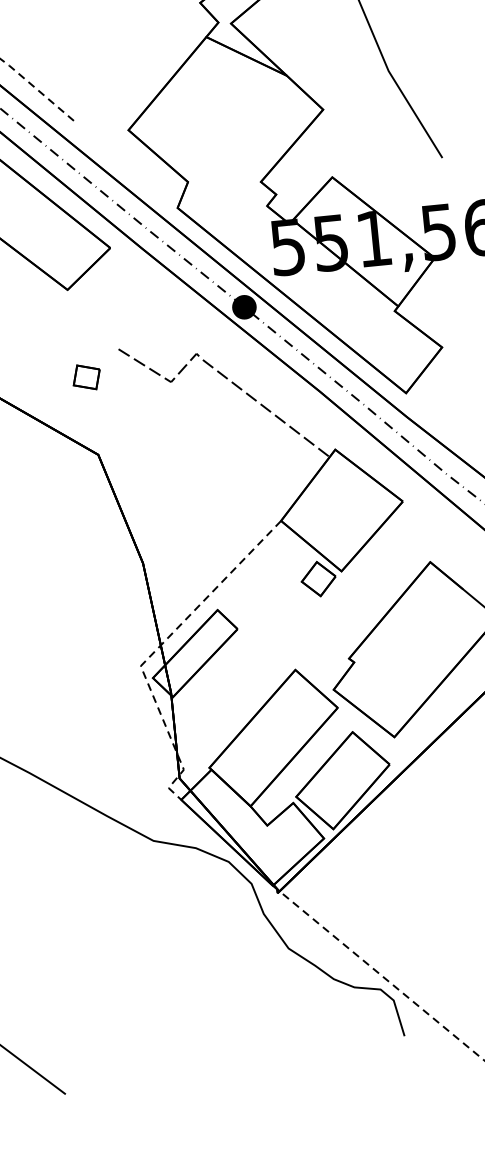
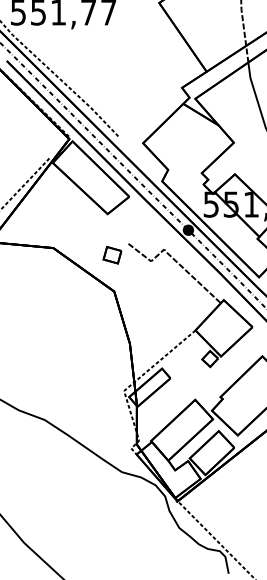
part: (86, 377) -> (112, 255), size x1.4

